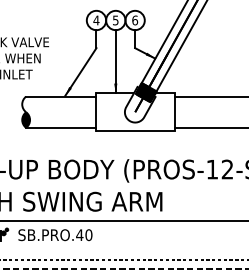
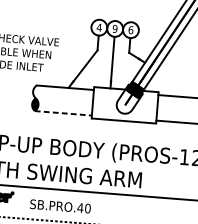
text: (115, 20) -> (114, 28), 5 -> 9
line: (61, 127) -> (63, 113), solid -> dashed
text: (55, 235) -> (60, 206), moved

